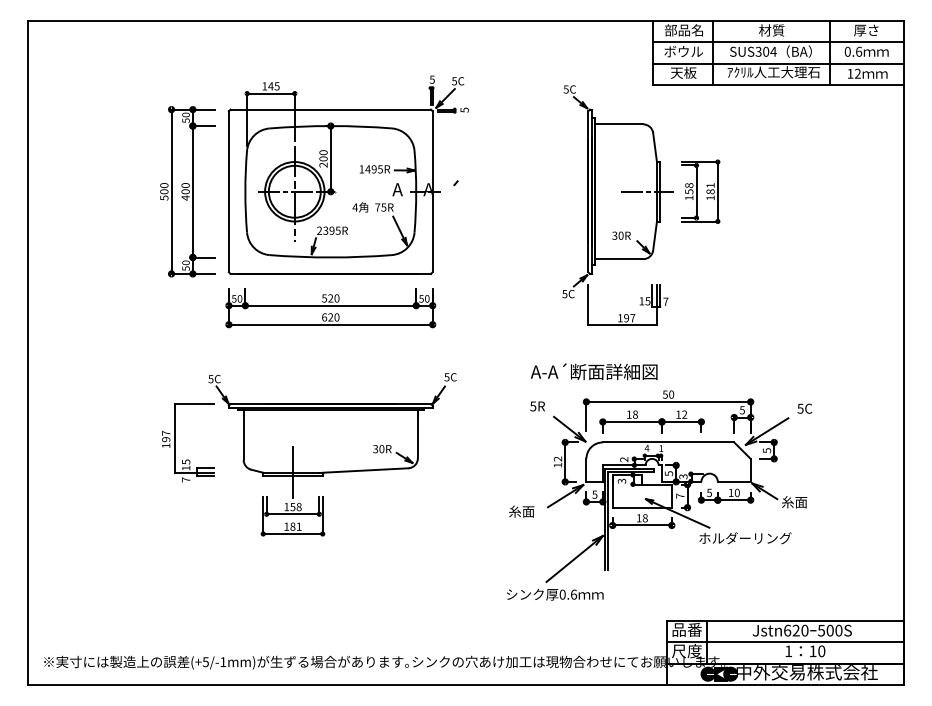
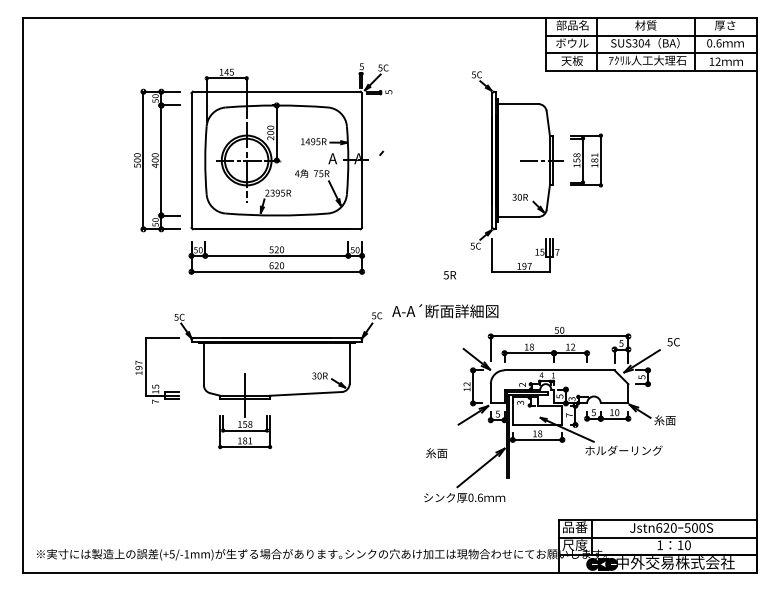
text: (594, 372) -> (445, 311), moved
text: (537, 406) -> (449, 275), moved
text: (521, 511) -> (436, 453), moved

